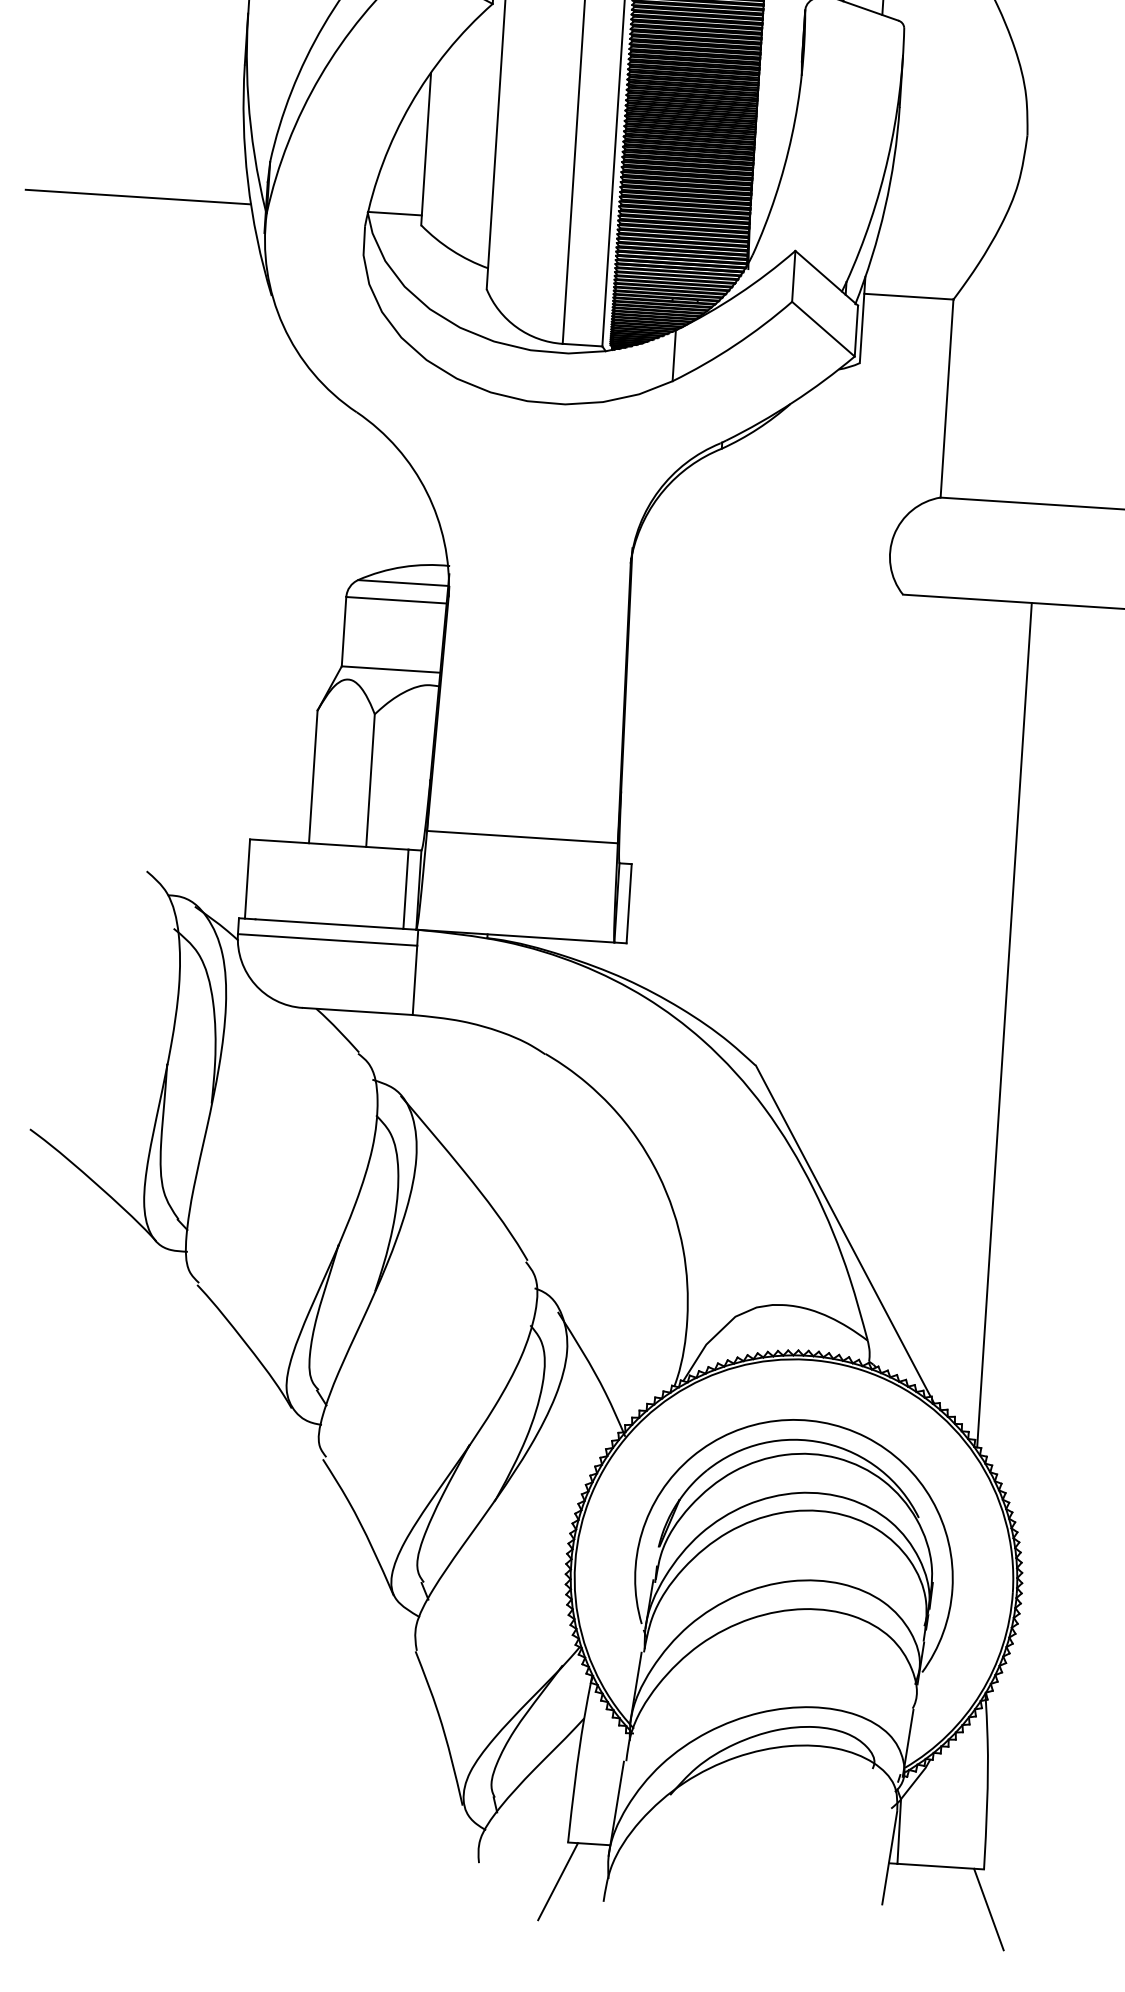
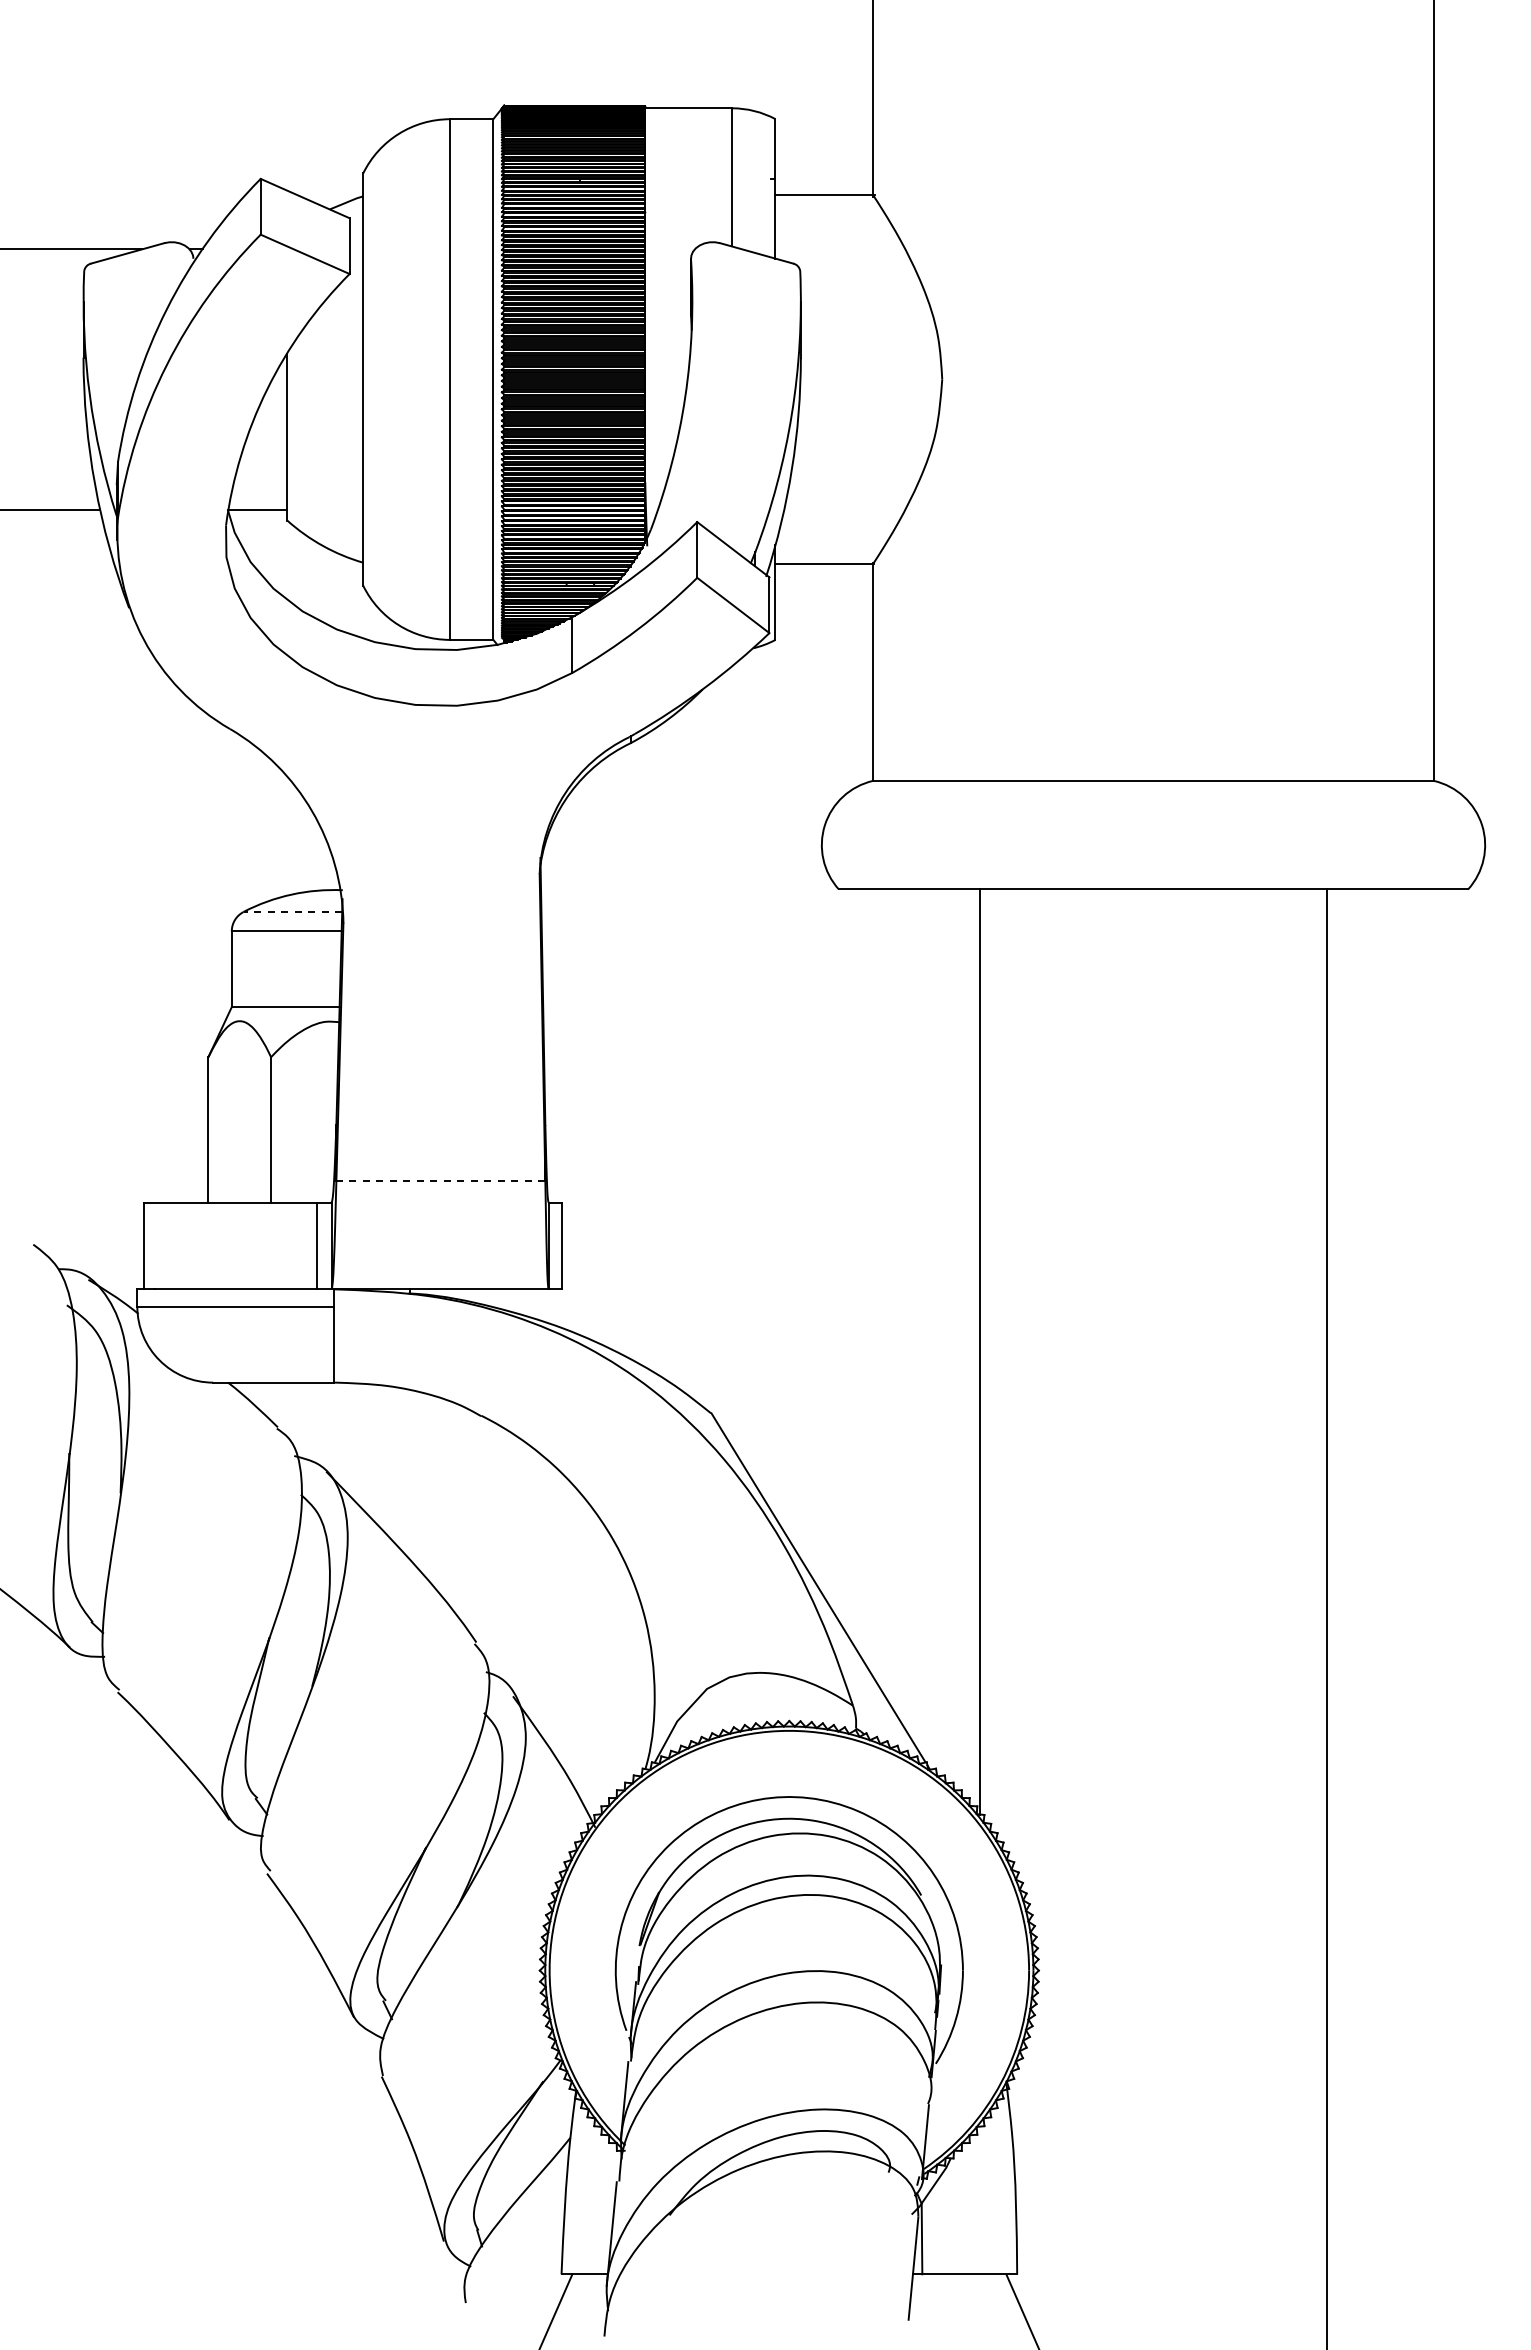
line: (402, 583) -> (292, 912), solid -> dashed
line: (522, 836) -> (440, 1180), solid -> dashed

